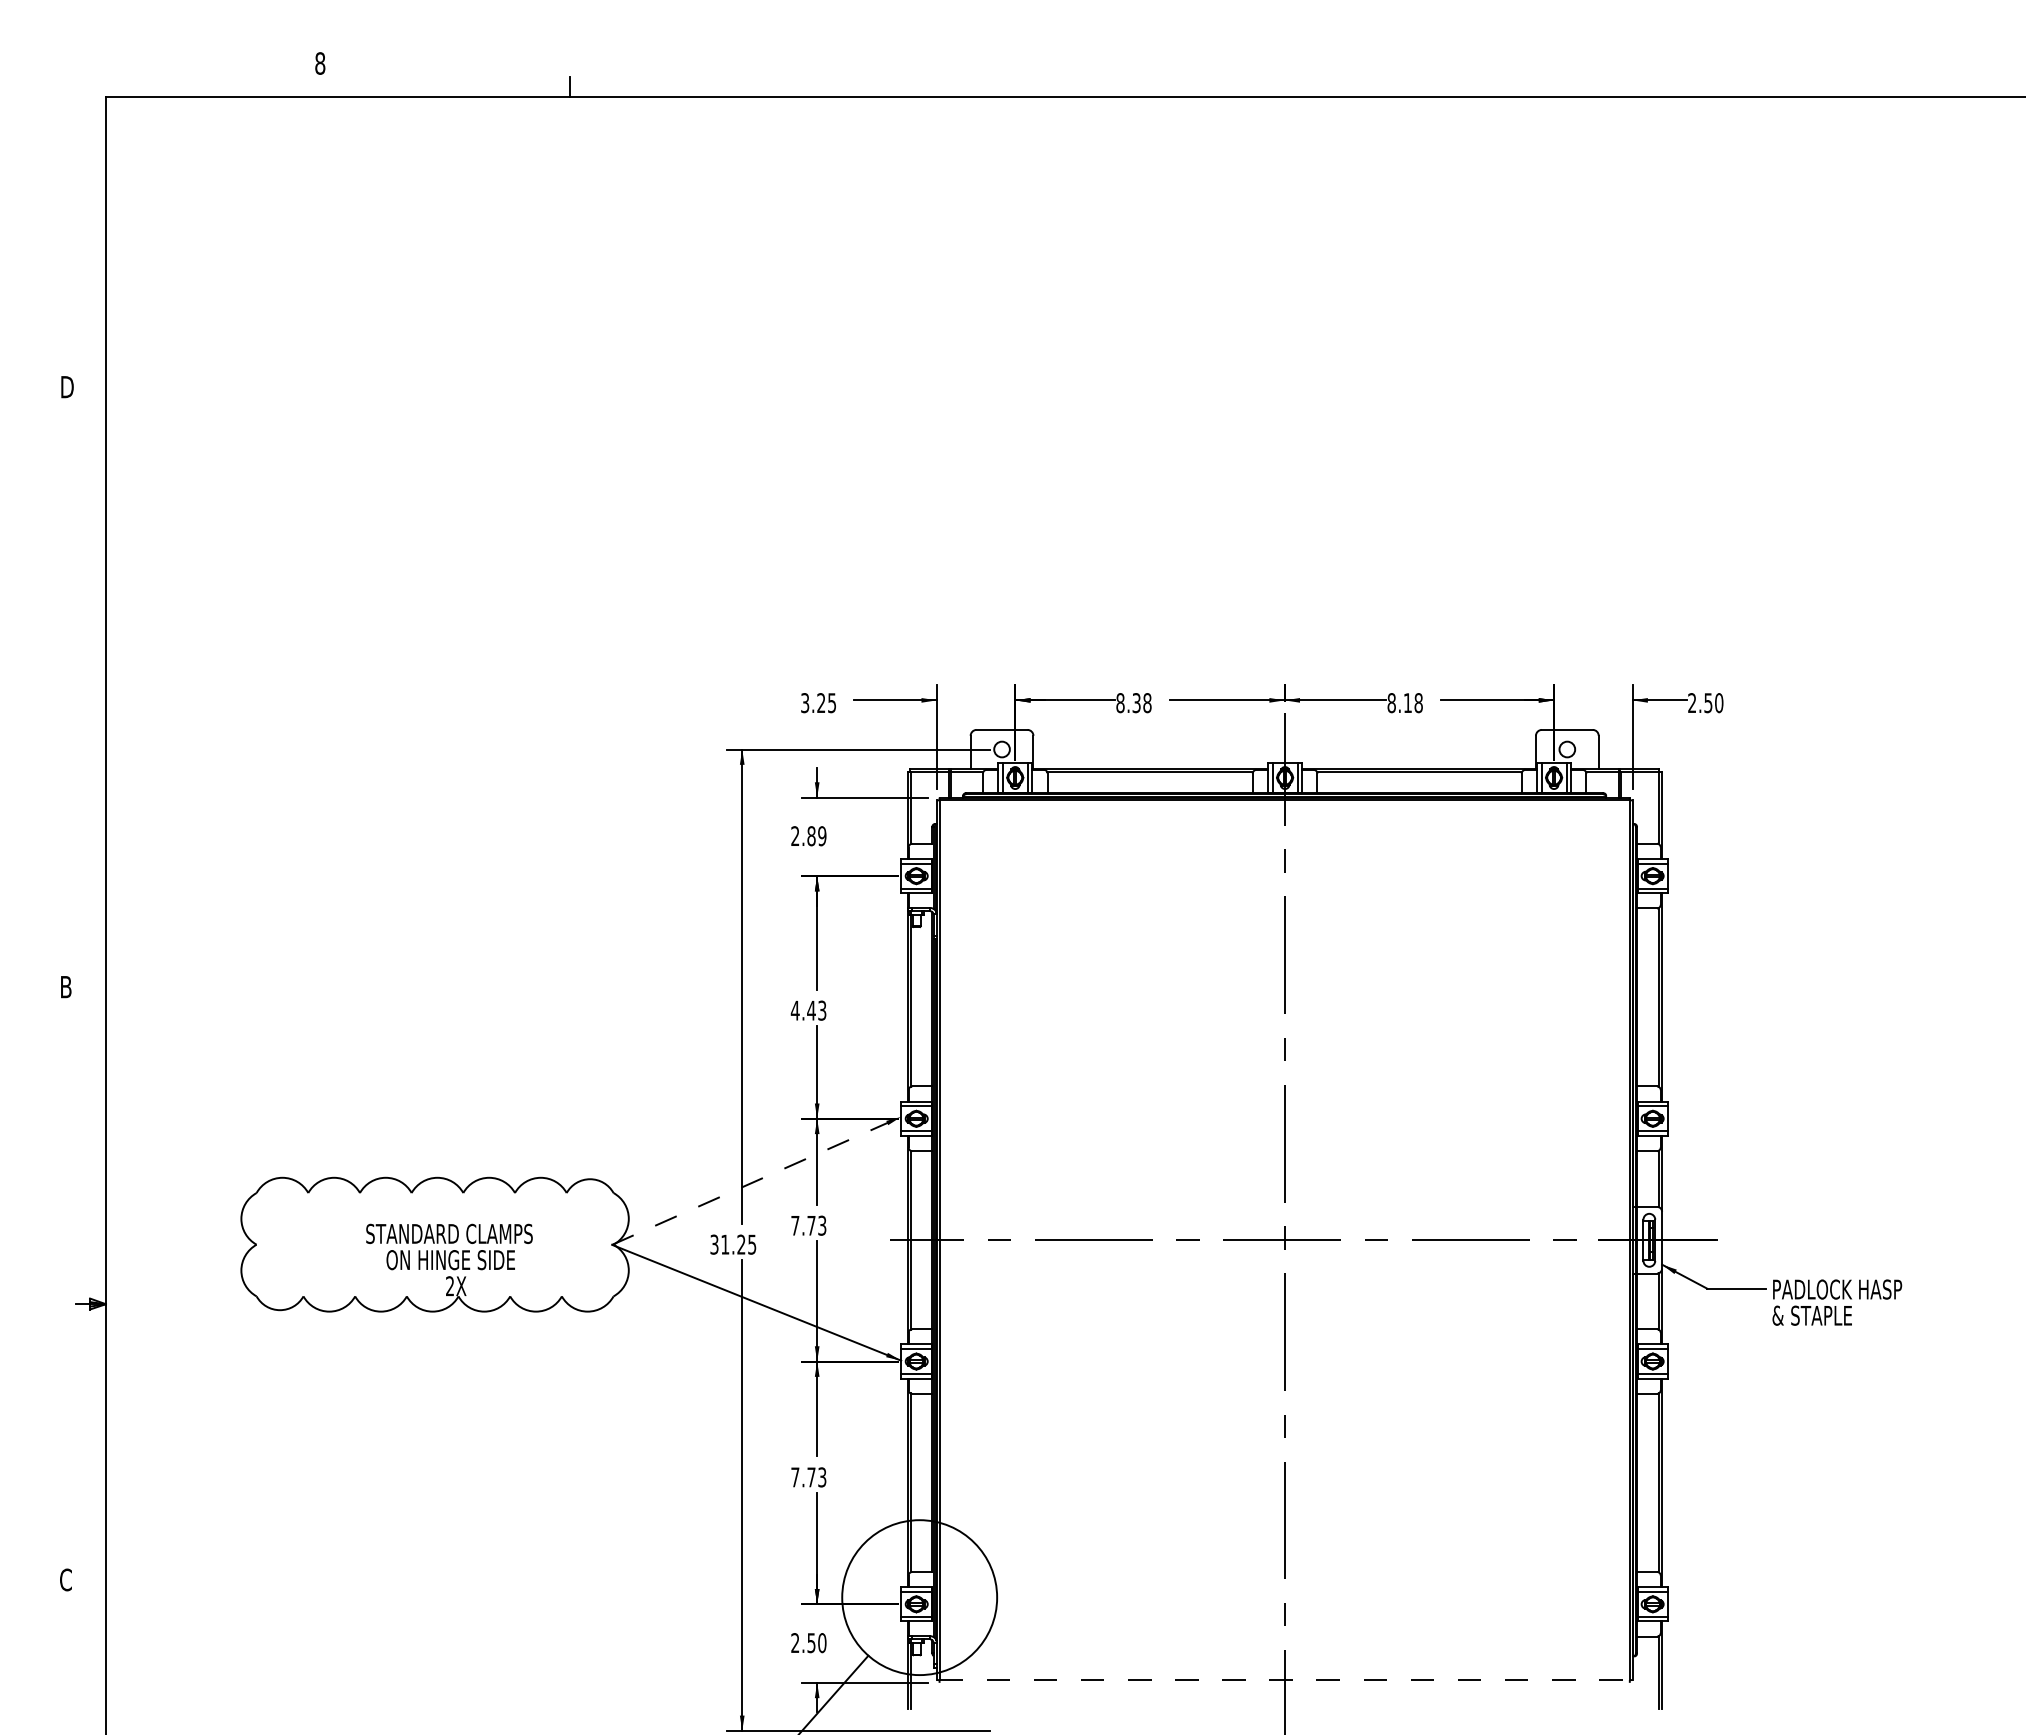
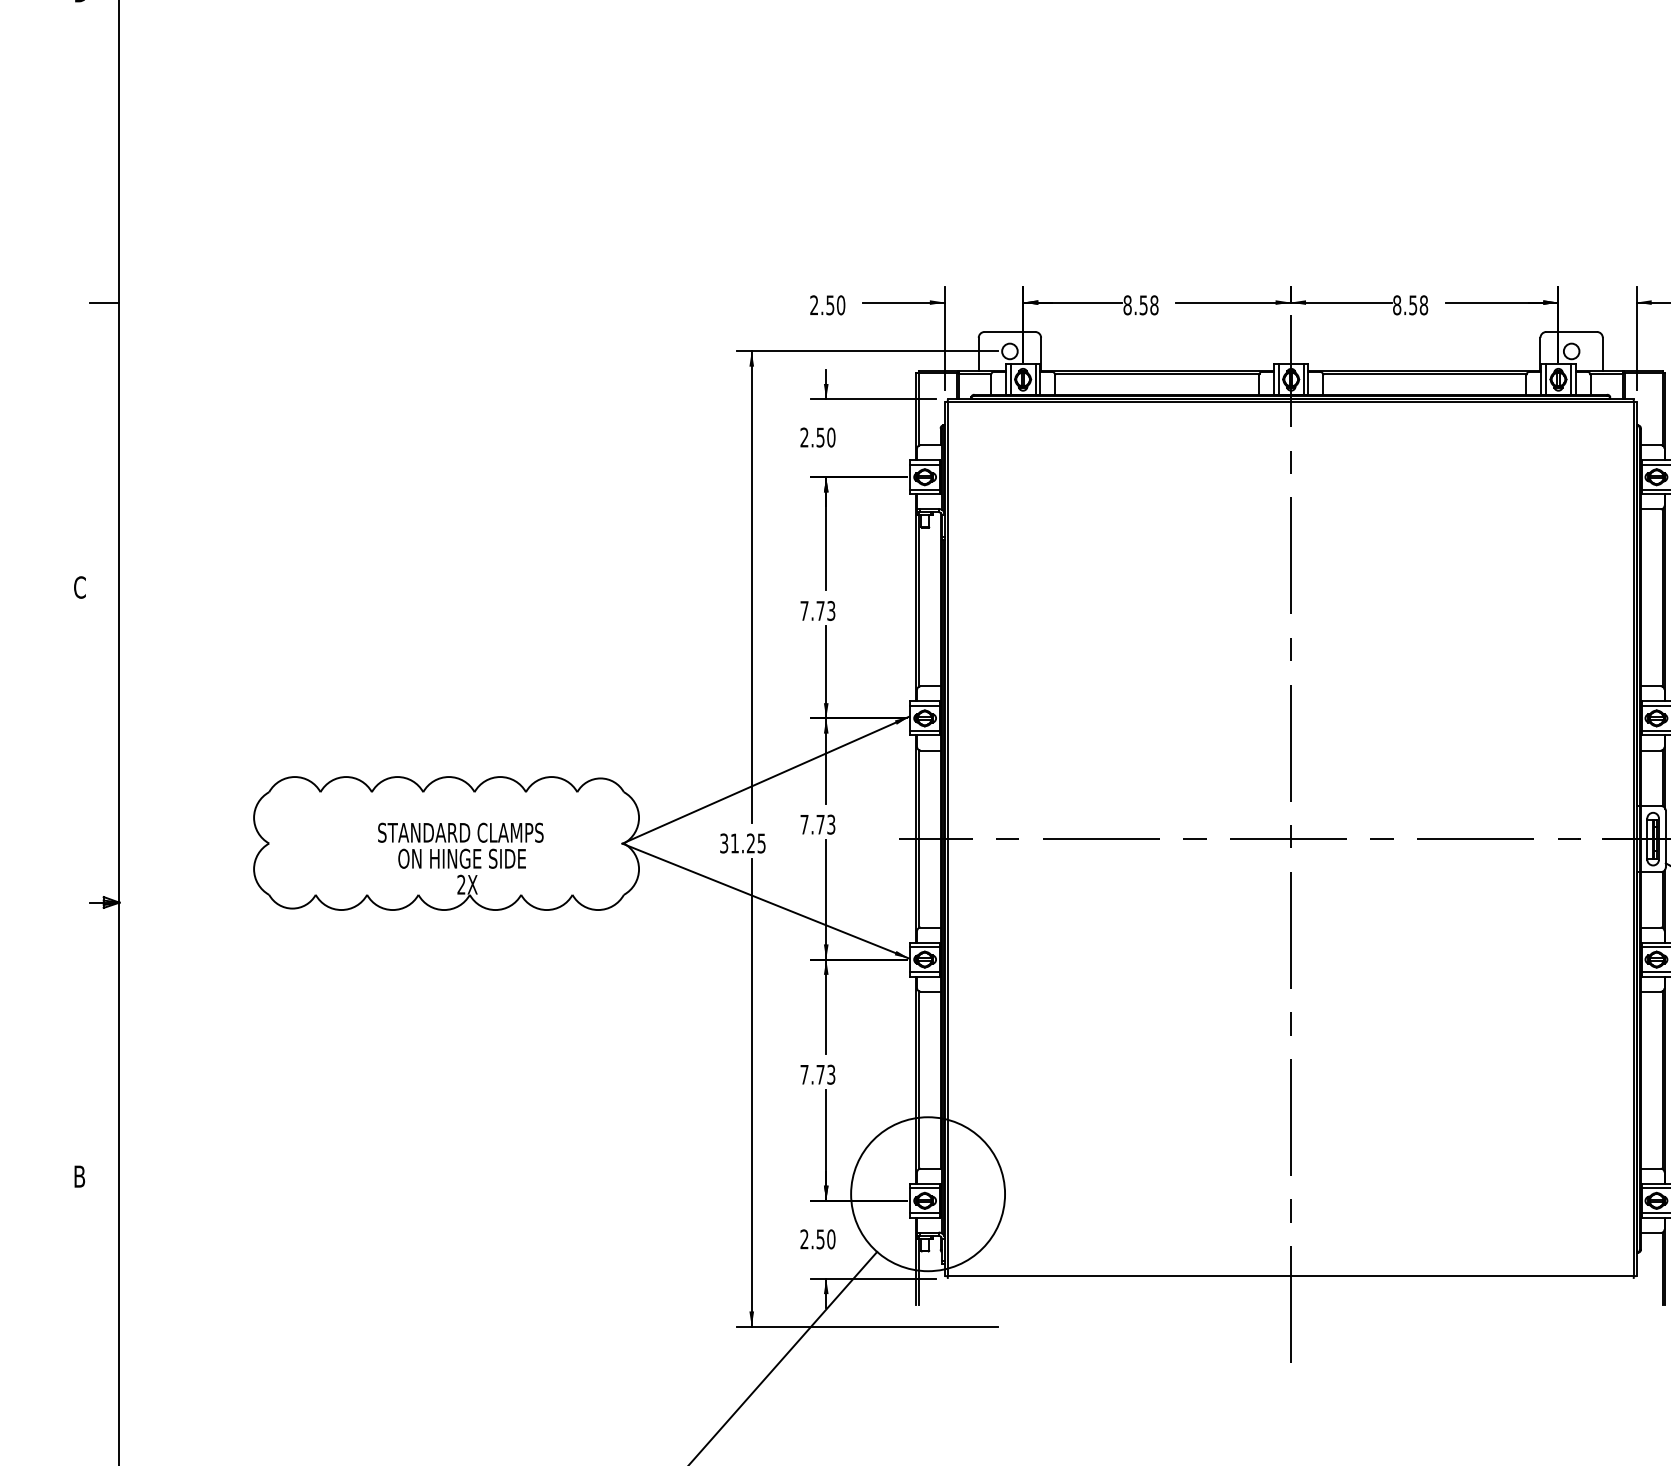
line: (90, 700) -> (104, 302), added
text: (1136, 702) -> (1143, 304), 8.38 -> 8.58
text: (818, 703) -> (827, 305), 3.25 -> 2.50
text: (1407, 703) -> (1412, 305), 8.18 -> 8.58
text: (816, 836) -> (825, 437), 2.89 -> 2.50
text: (66, 986) -> (80, 586), B -> C
text: (802, 1010) -> (811, 610), 4.43 -> 7.73
line: (757, 1180) -> (766, 779), dashed -> solid
text: (65, 1579) -> (79, 1176), C -> B
line: (1285, 1680) -> (1291, 1276), dashed -> solid

